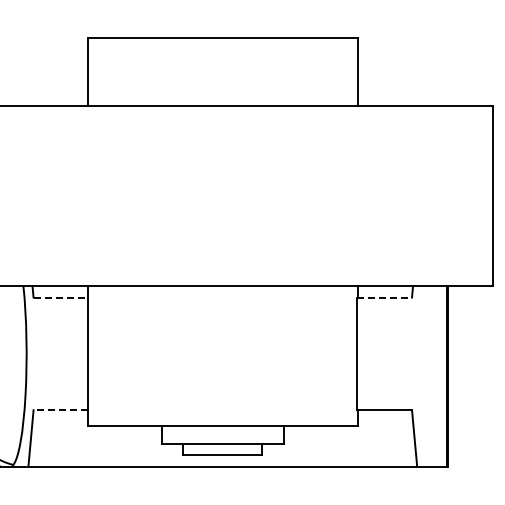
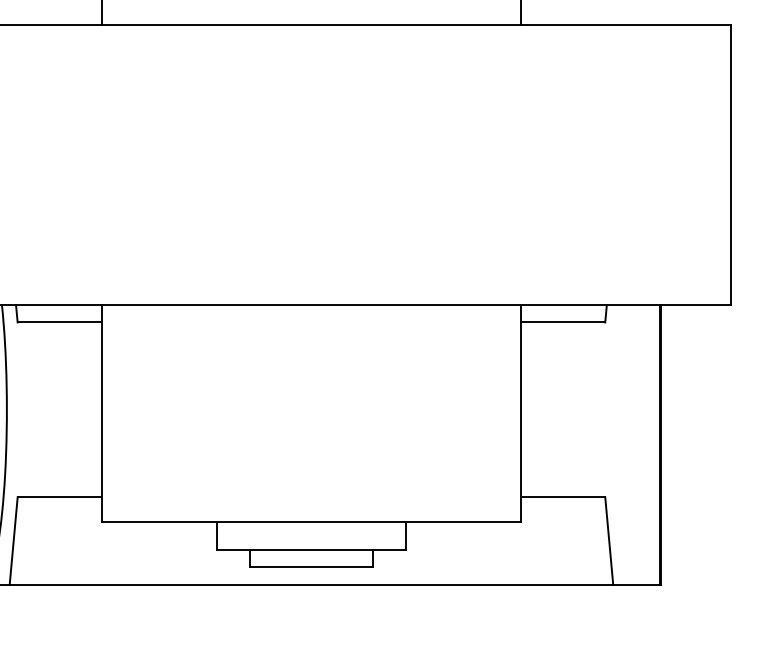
line: (61, 297) -> (61, 322), dashed -> solid
line: (385, 297) -> (564, 322), dashed -> solid
line: (60, 410) -> (59, 497), dashed -> solid

